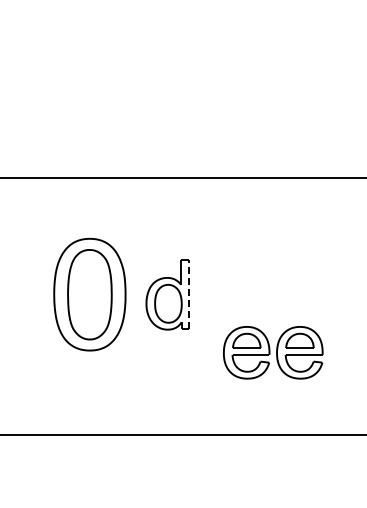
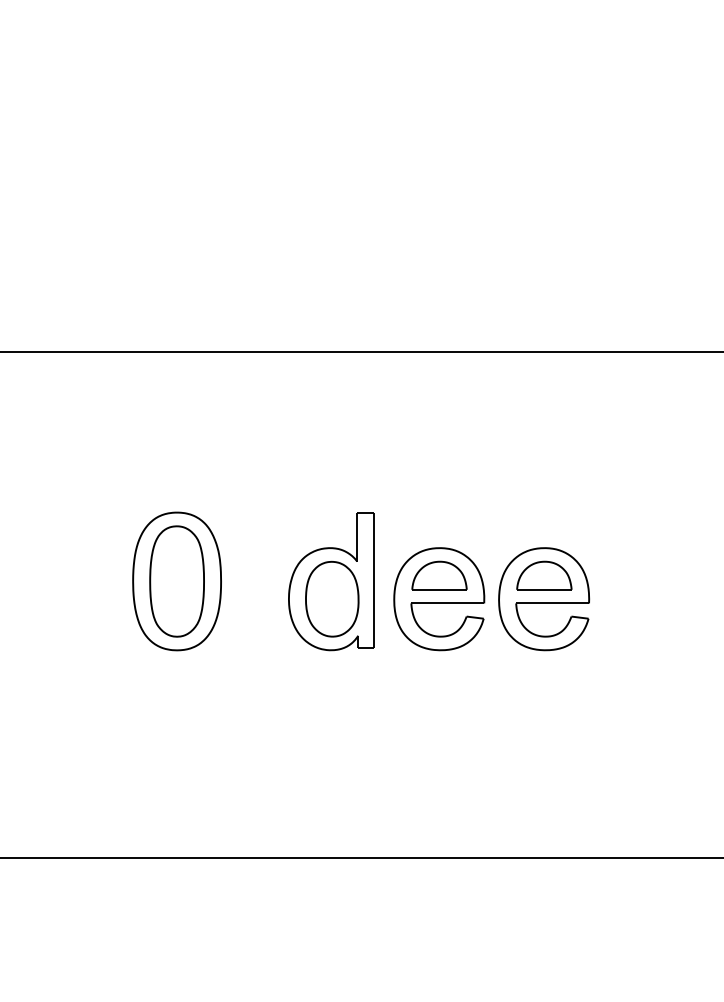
line: (189, 293) -> (373, 578), dashed -> solid
part: (89, 294) -> (176, 580), size x0.62
part: (273, 352) -> (492, 598), moved

